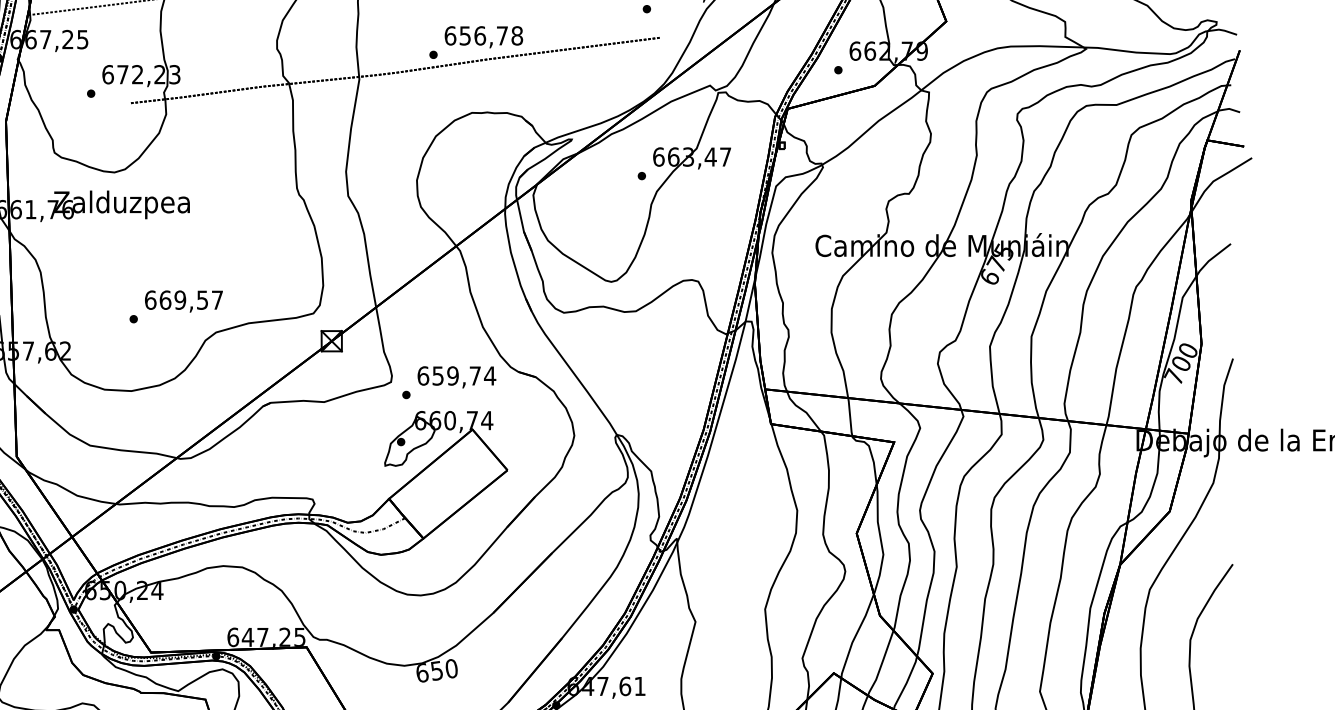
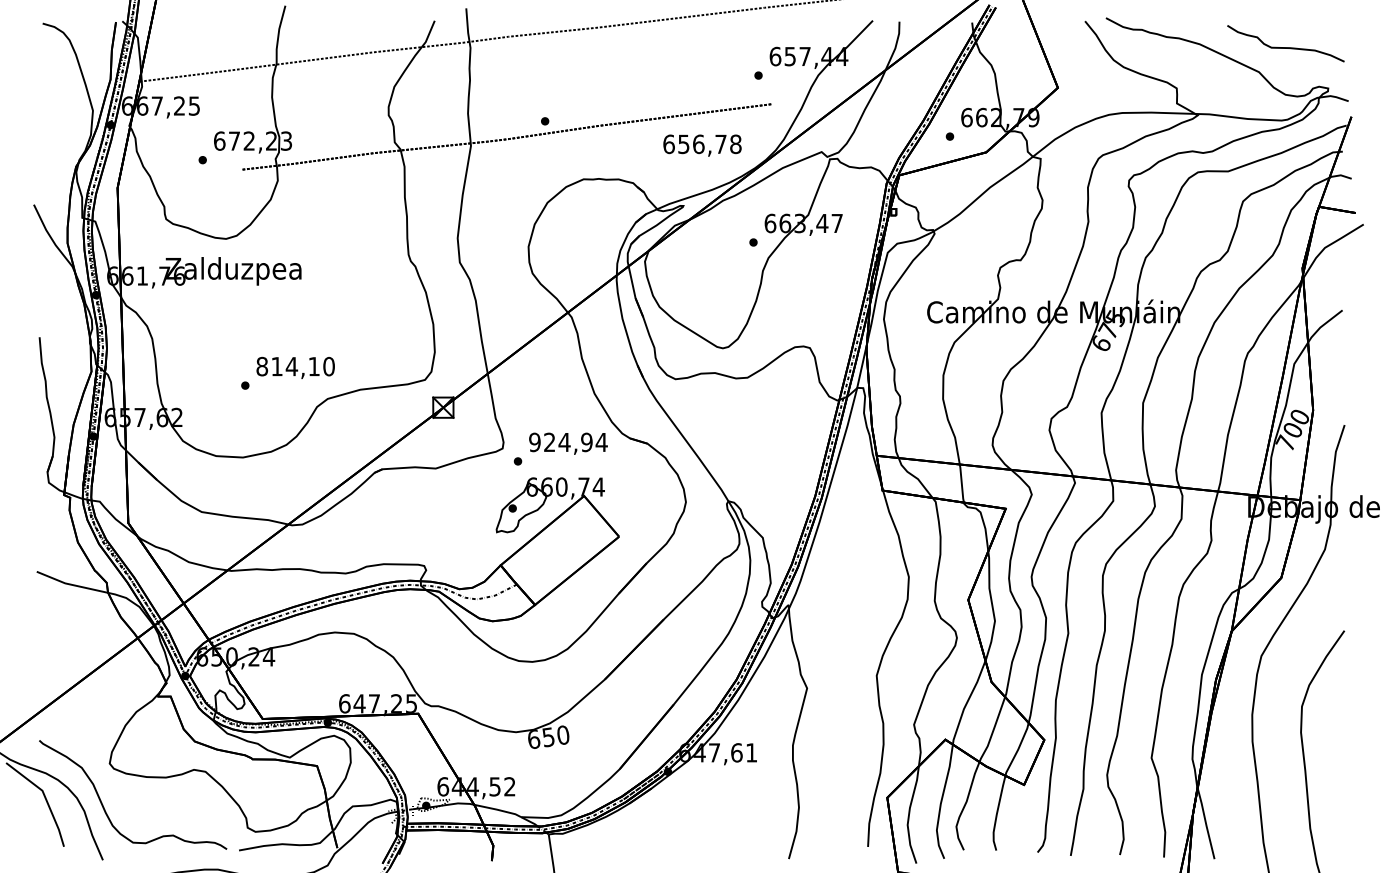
text: (483, 37) -> (702, 145), moved
text: (183, 300) -> (295, 366), 669,57 -> 814,10
text: (448, 376) -> (560, 442), 659,74 -> 924,94

